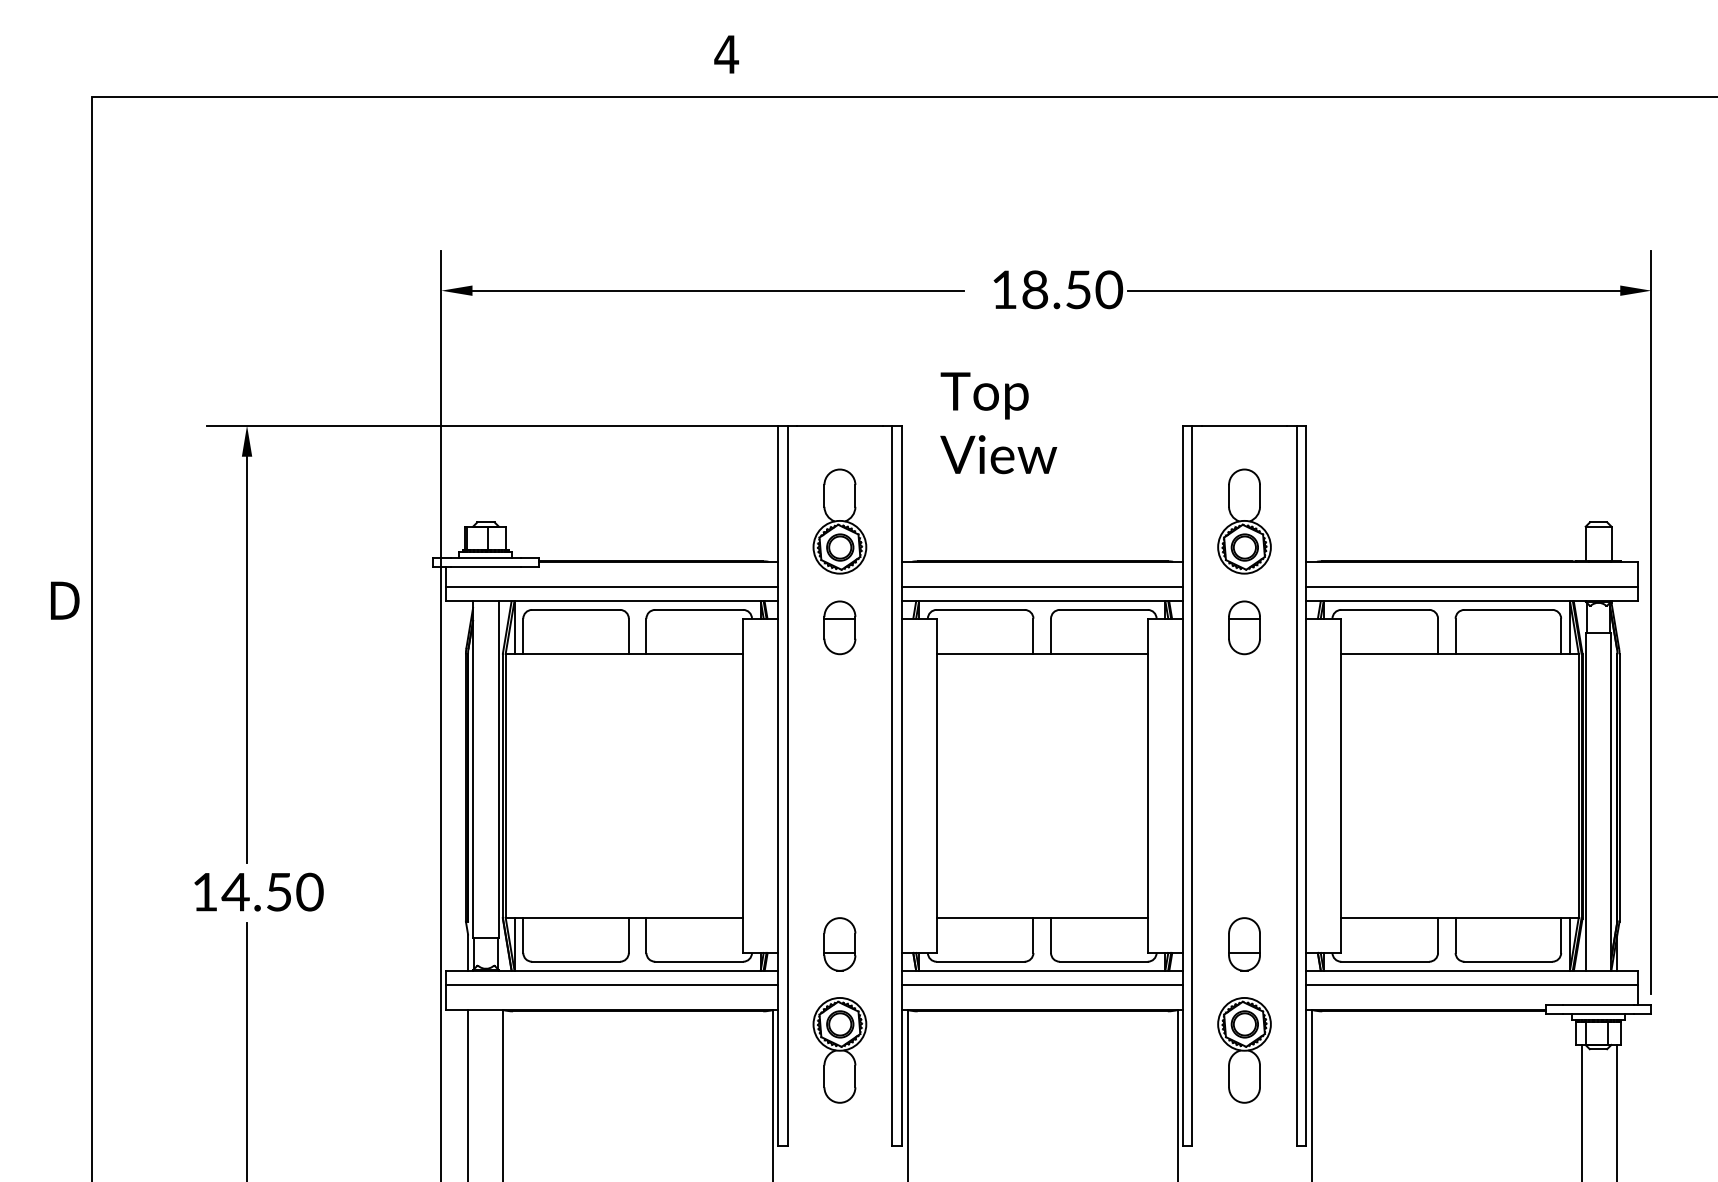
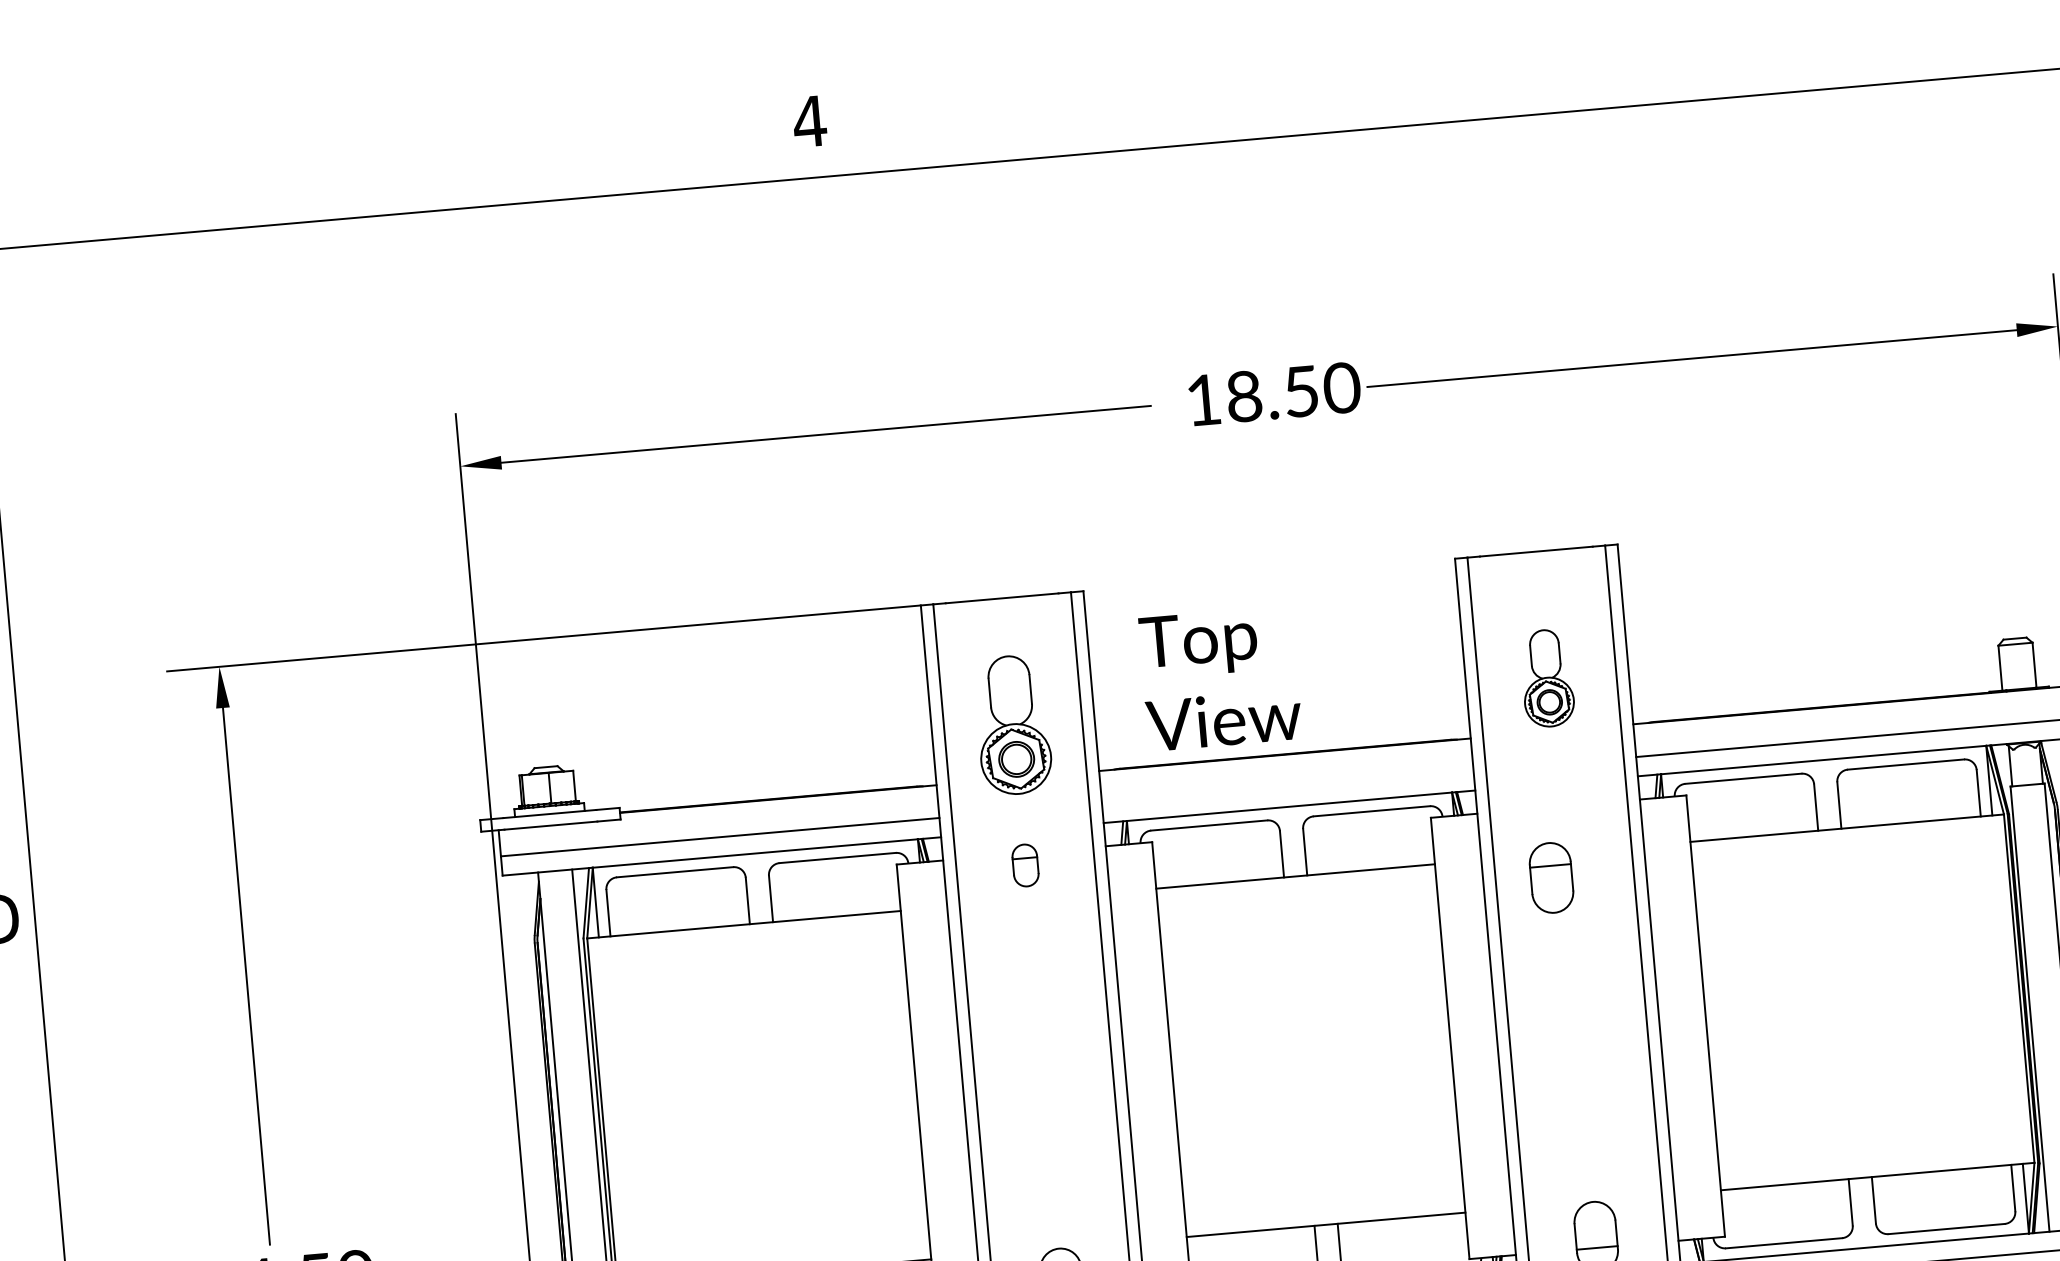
text: (998, 423) -> (1220, 678), moved
part: (1244, 521) -> (1547, 678), size x0.7
line: (1041, 586) -> (1286, 787), removed
part: (839, 627) -> (1024, 865), size x0.6
part: (1244, 627) -> (1551, 877), moved

